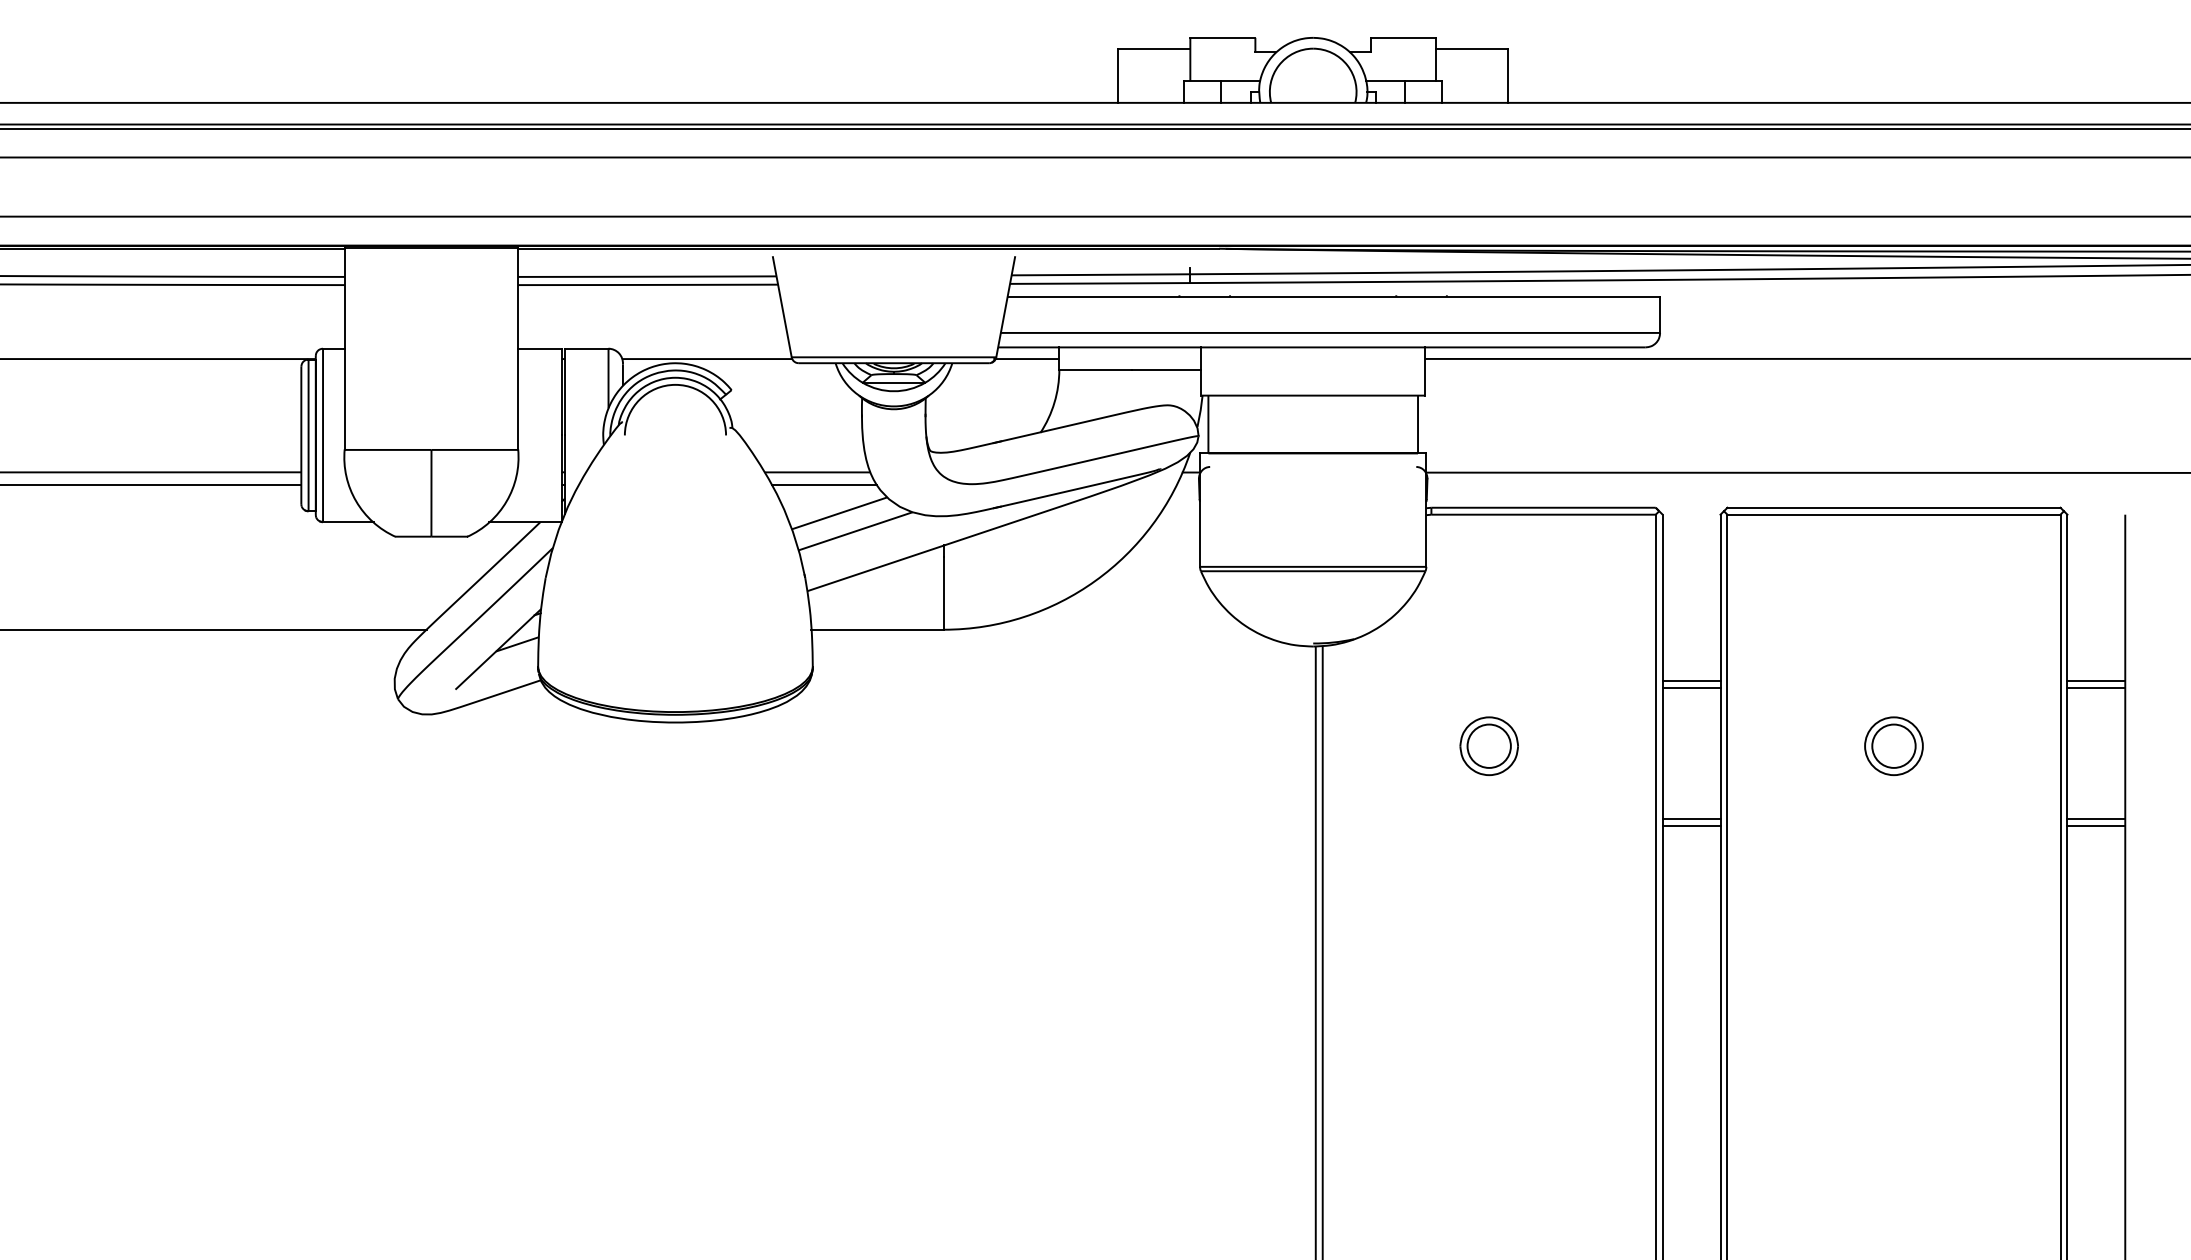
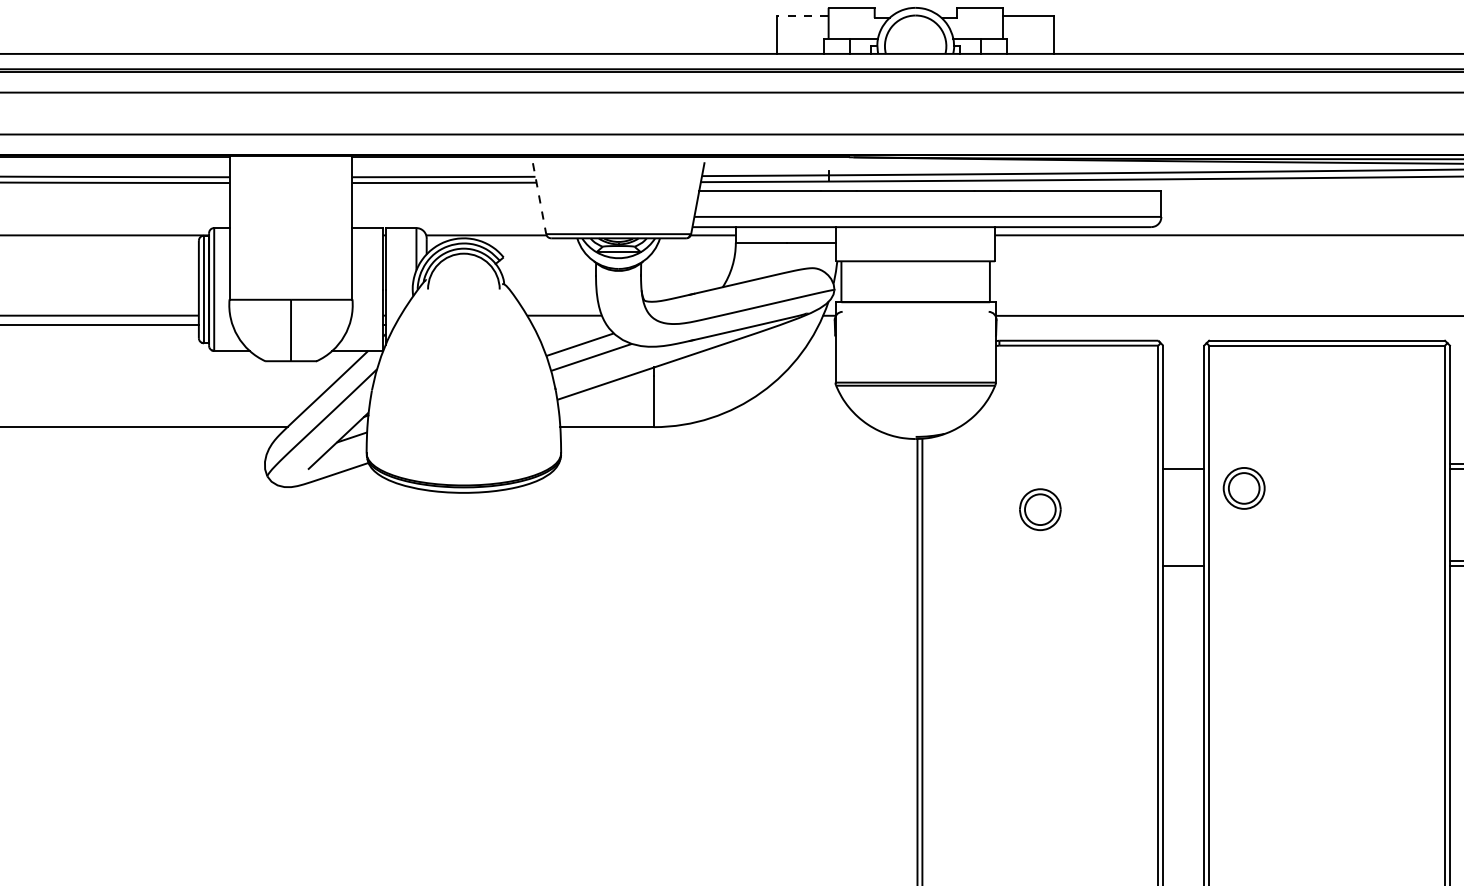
line: (1153, 48) -> (802, 15), solid -> dashed
line: (782, 307) -> (539, 198), solid -> dashed
line: (824, 485) -> (569, 324), removed
line: (1691, 681) -> (1183, 463), removed
part: (1893, 745) -> (1243, 487), moved
line: (1691, 818) -> (1183, 560), removed

